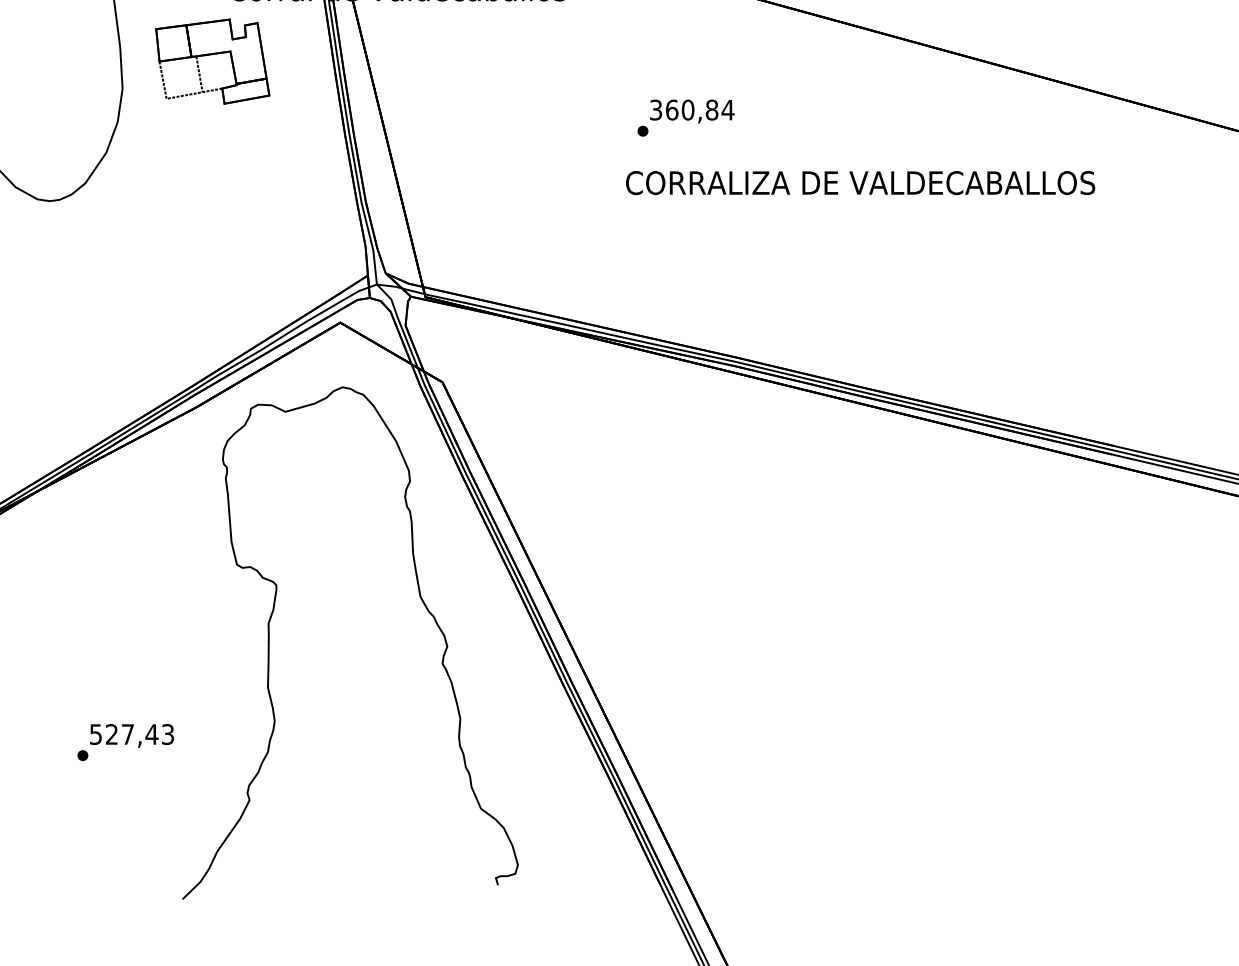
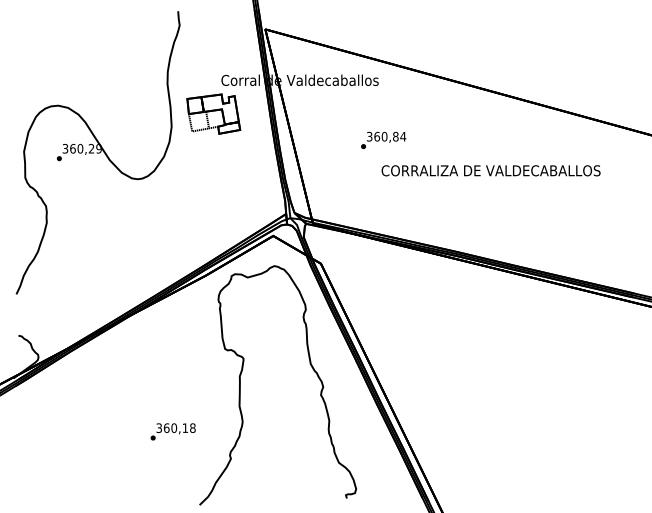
text: (685, 118) -> (383, 140), moved
text: (859, 182) -> (490, 170), moved
text: (130, 733) -> (175, 427), 527,43 -> 360,18

